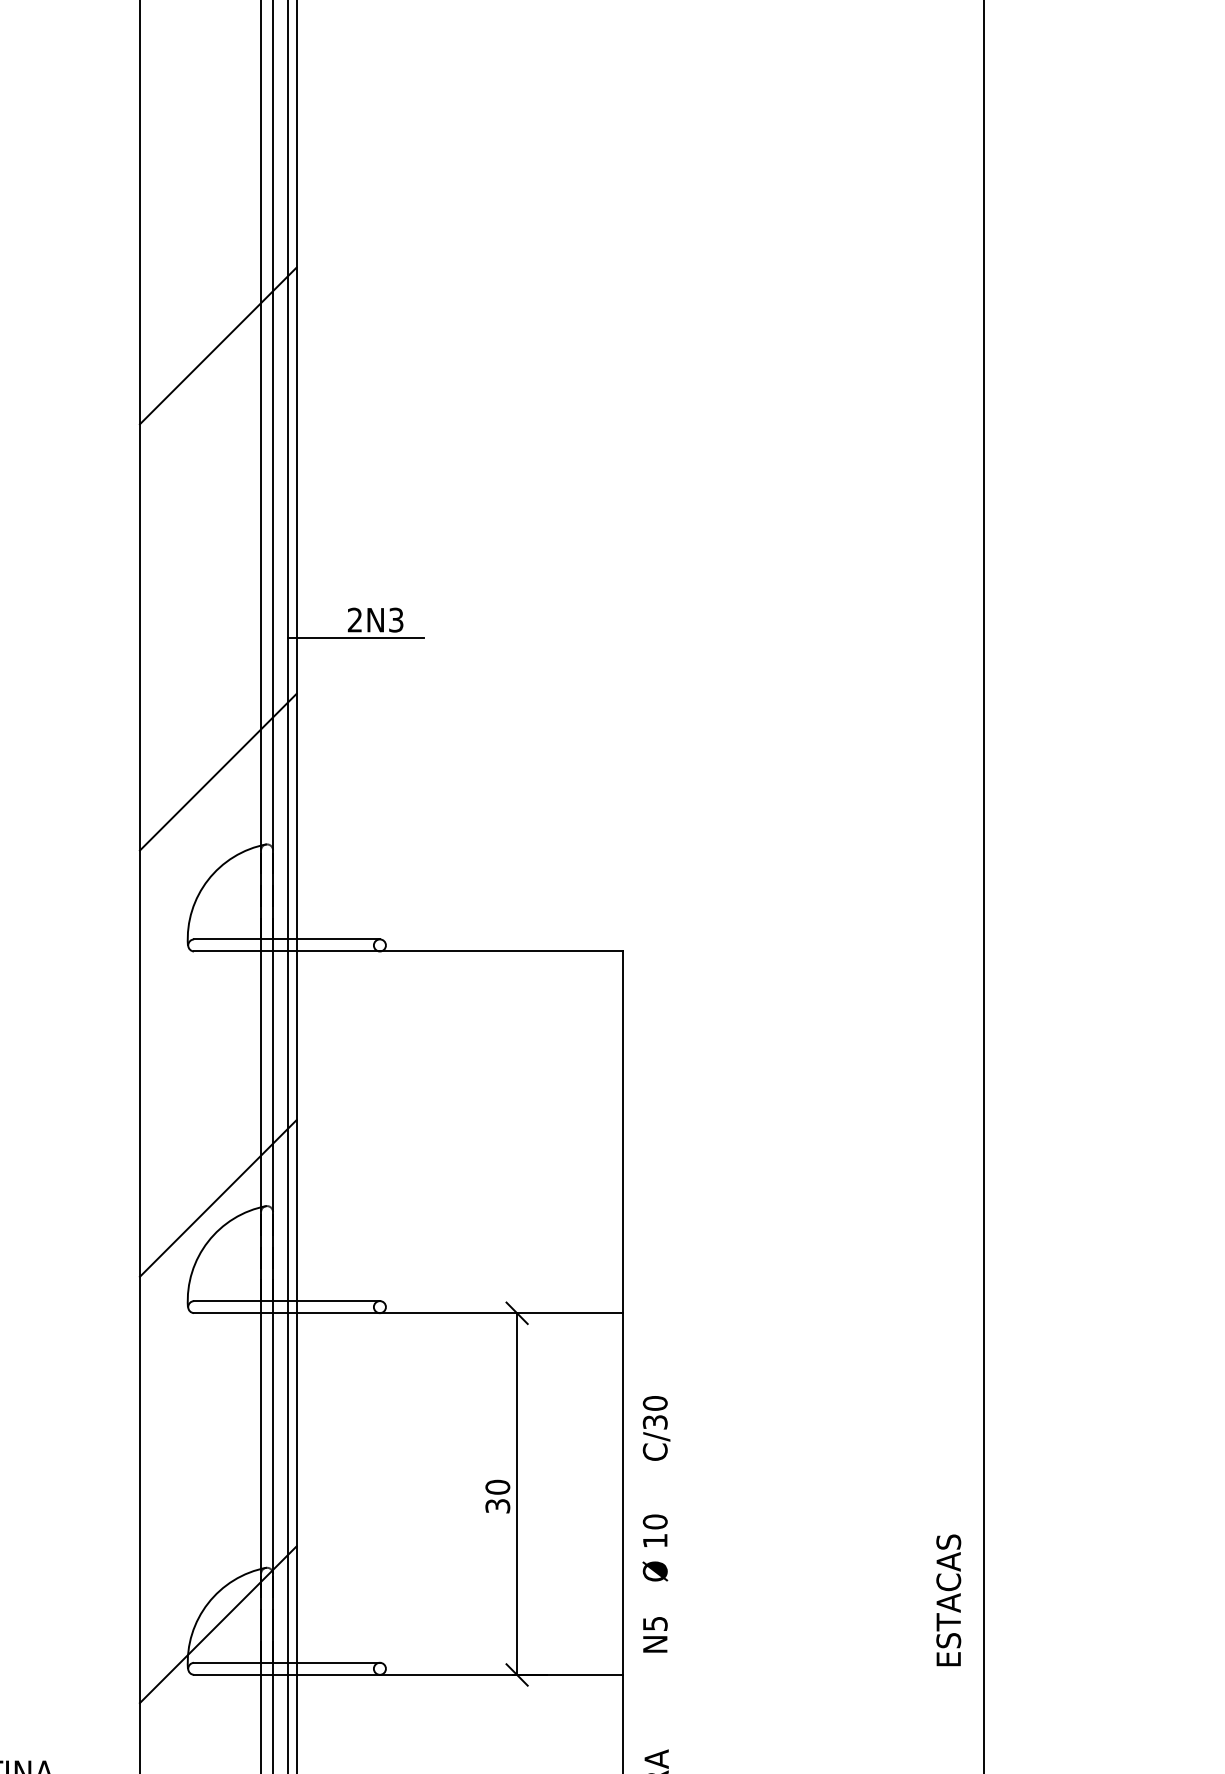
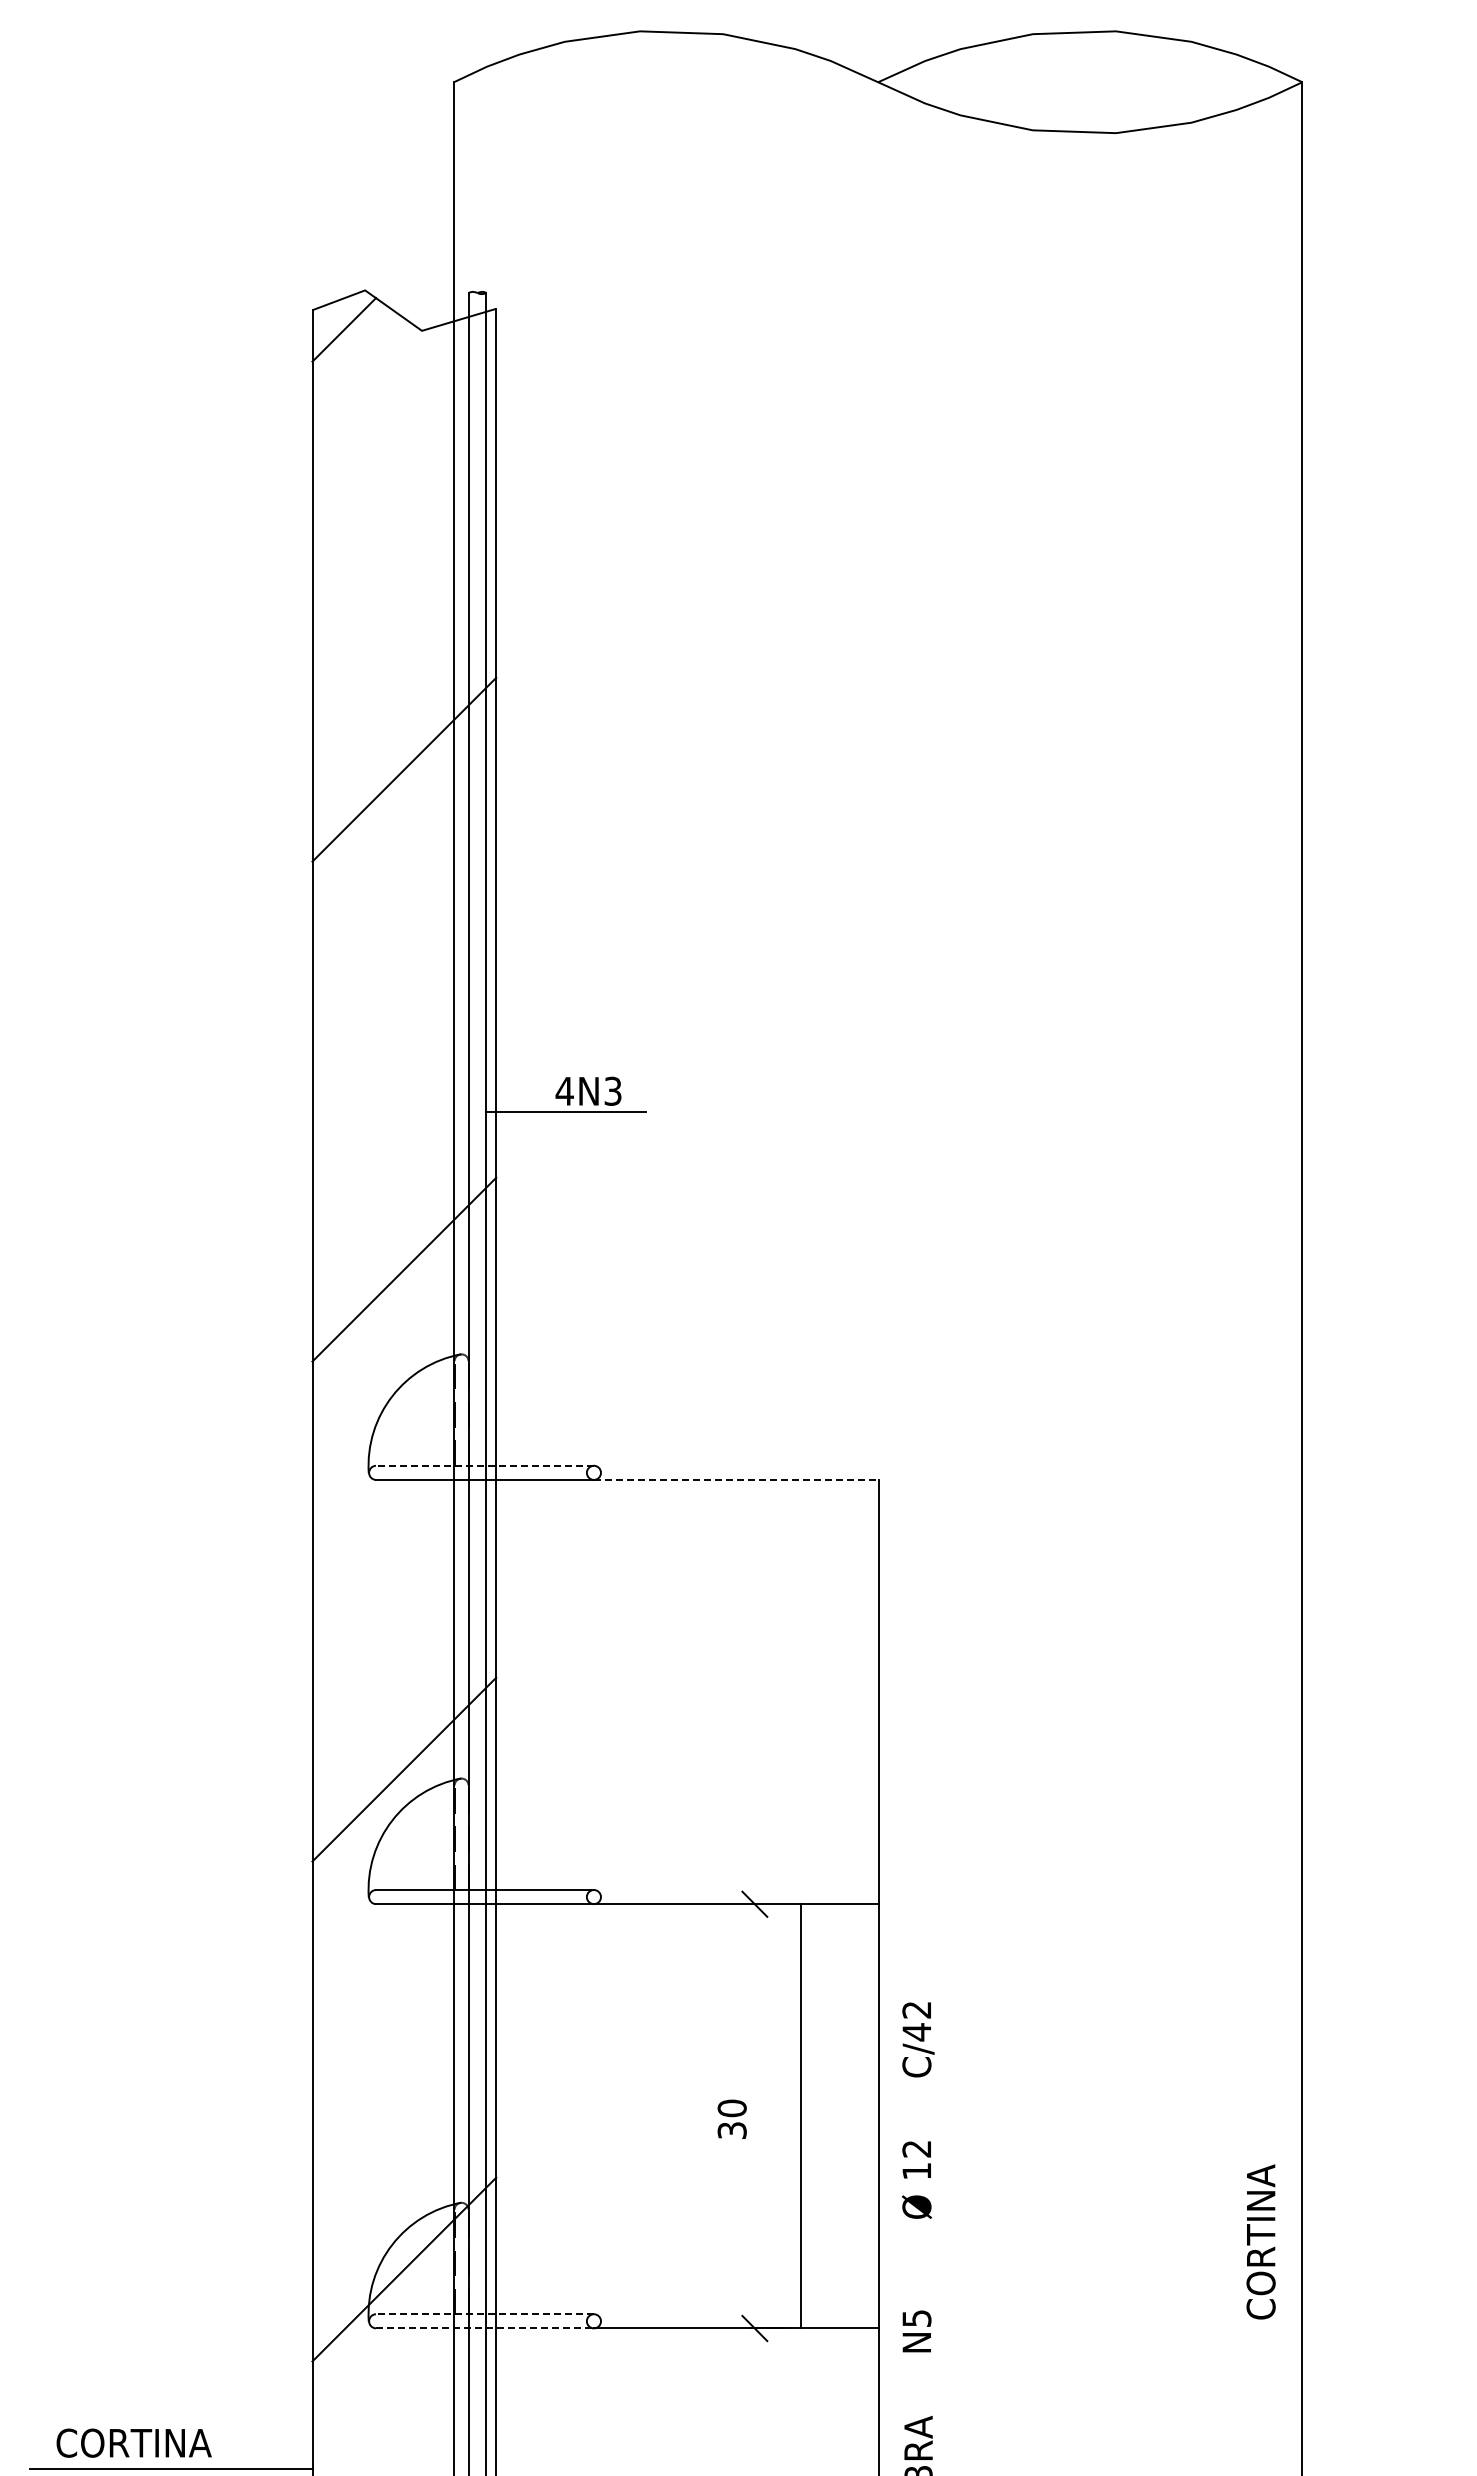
text: (354, 619) -> (564, 1090), 2N3 -> 4N3
line: (286, 939) -> (484, 1465), solid -> dashed
line: (501, 951) -> (736, 1479), solid -> dashed
text: (654, 1413) -> (916, 2021), C/30 -> C/42
line: (516, 1494) -> (800, 2116), moved
text: (654, 1521) -> (916, 2148), 10 -> 12
text: (948, 1600) -> (1260, 2241), ESTACAS -> CORTINA
text: (654, 1634) -> (916, 2331), moved
line: (286, 1663) -> (484, 2314), solid -> dashed
line: (287, 1674) -> (485, 2328), solid -> dashed

